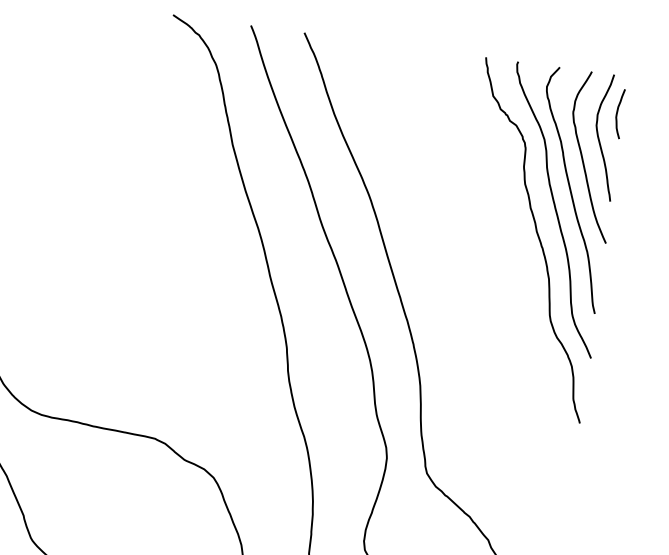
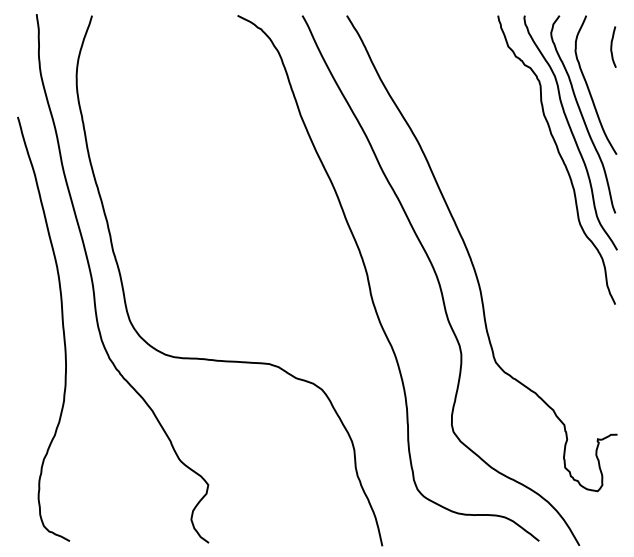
curve: (600, 139) -> (600, 70), removed

